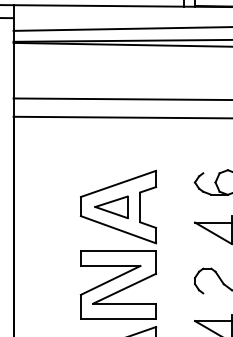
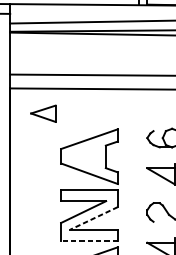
part: (111, 206) -> (43, 113), moved
line: (124, 288) -> (94, 218), solid -> dashed
line: (118, 318) -> (89, 240), solid -> dashed

